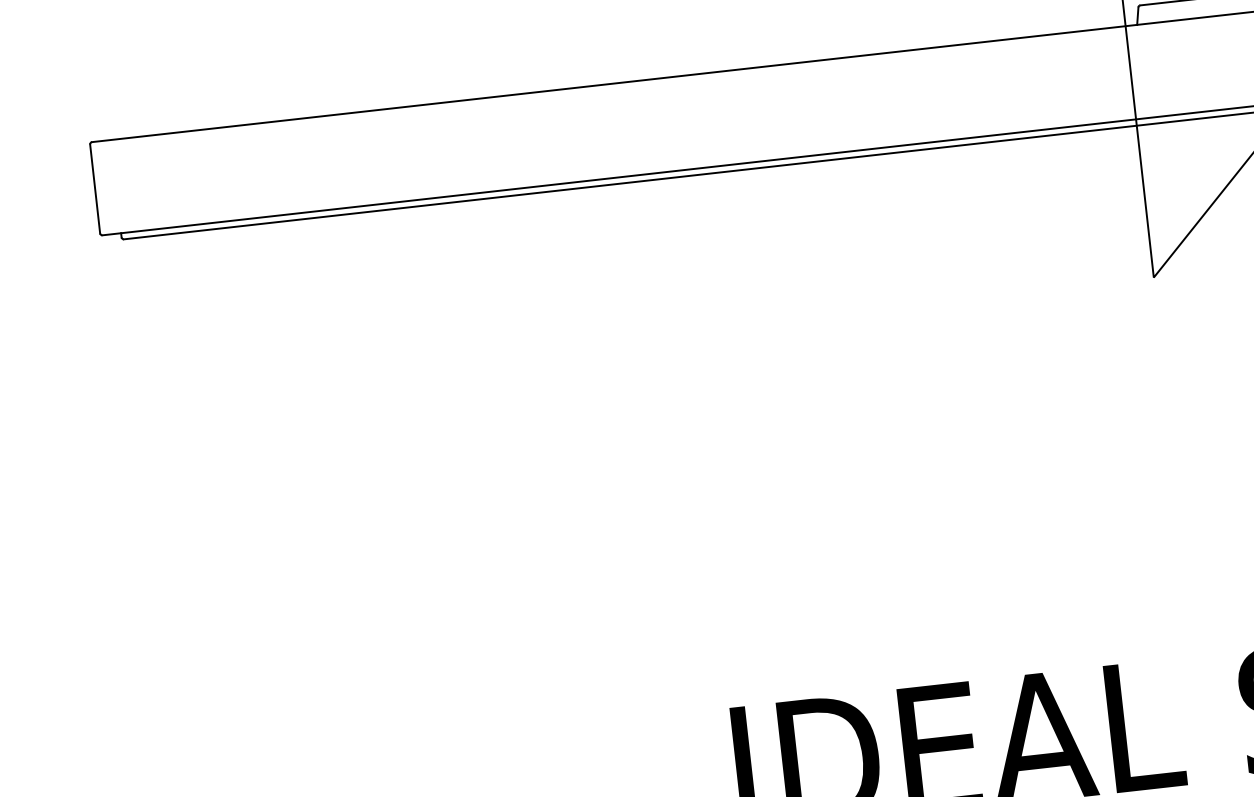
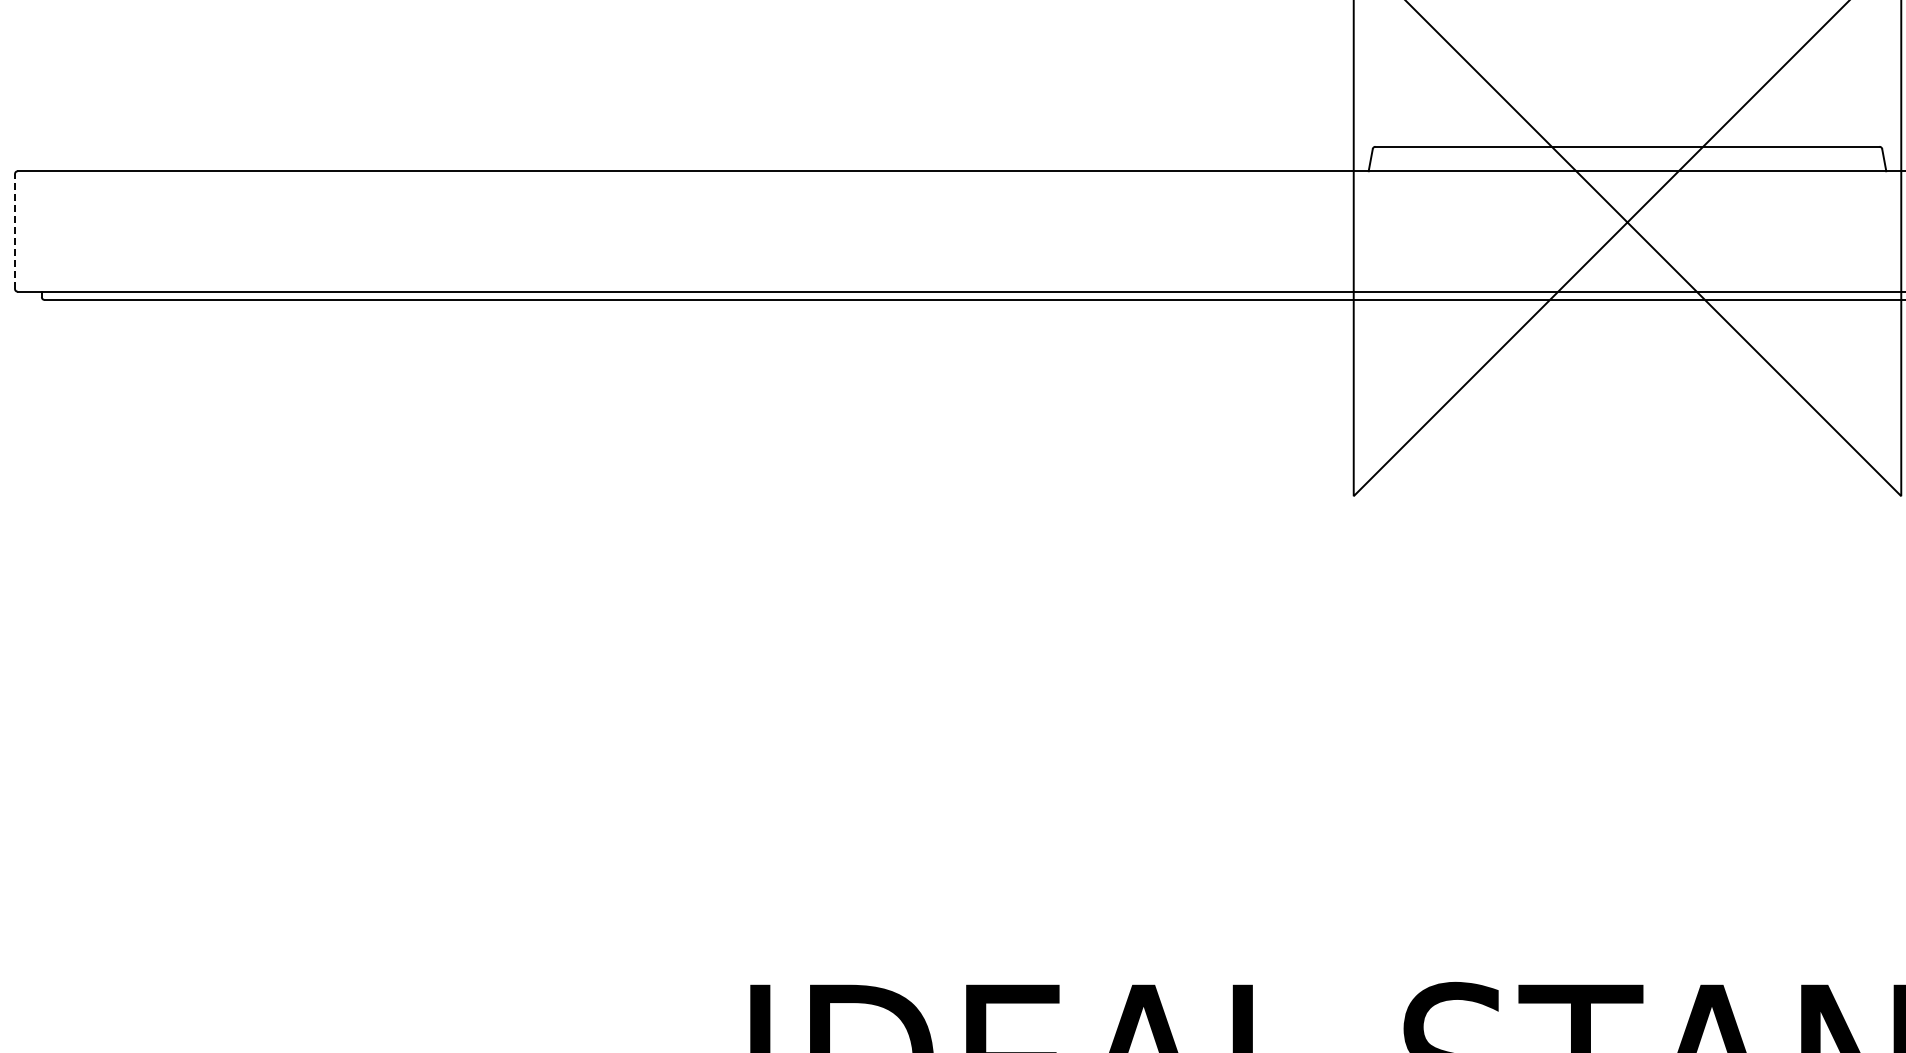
line: (95, 188) -> (15, 230), solid -> dashed

